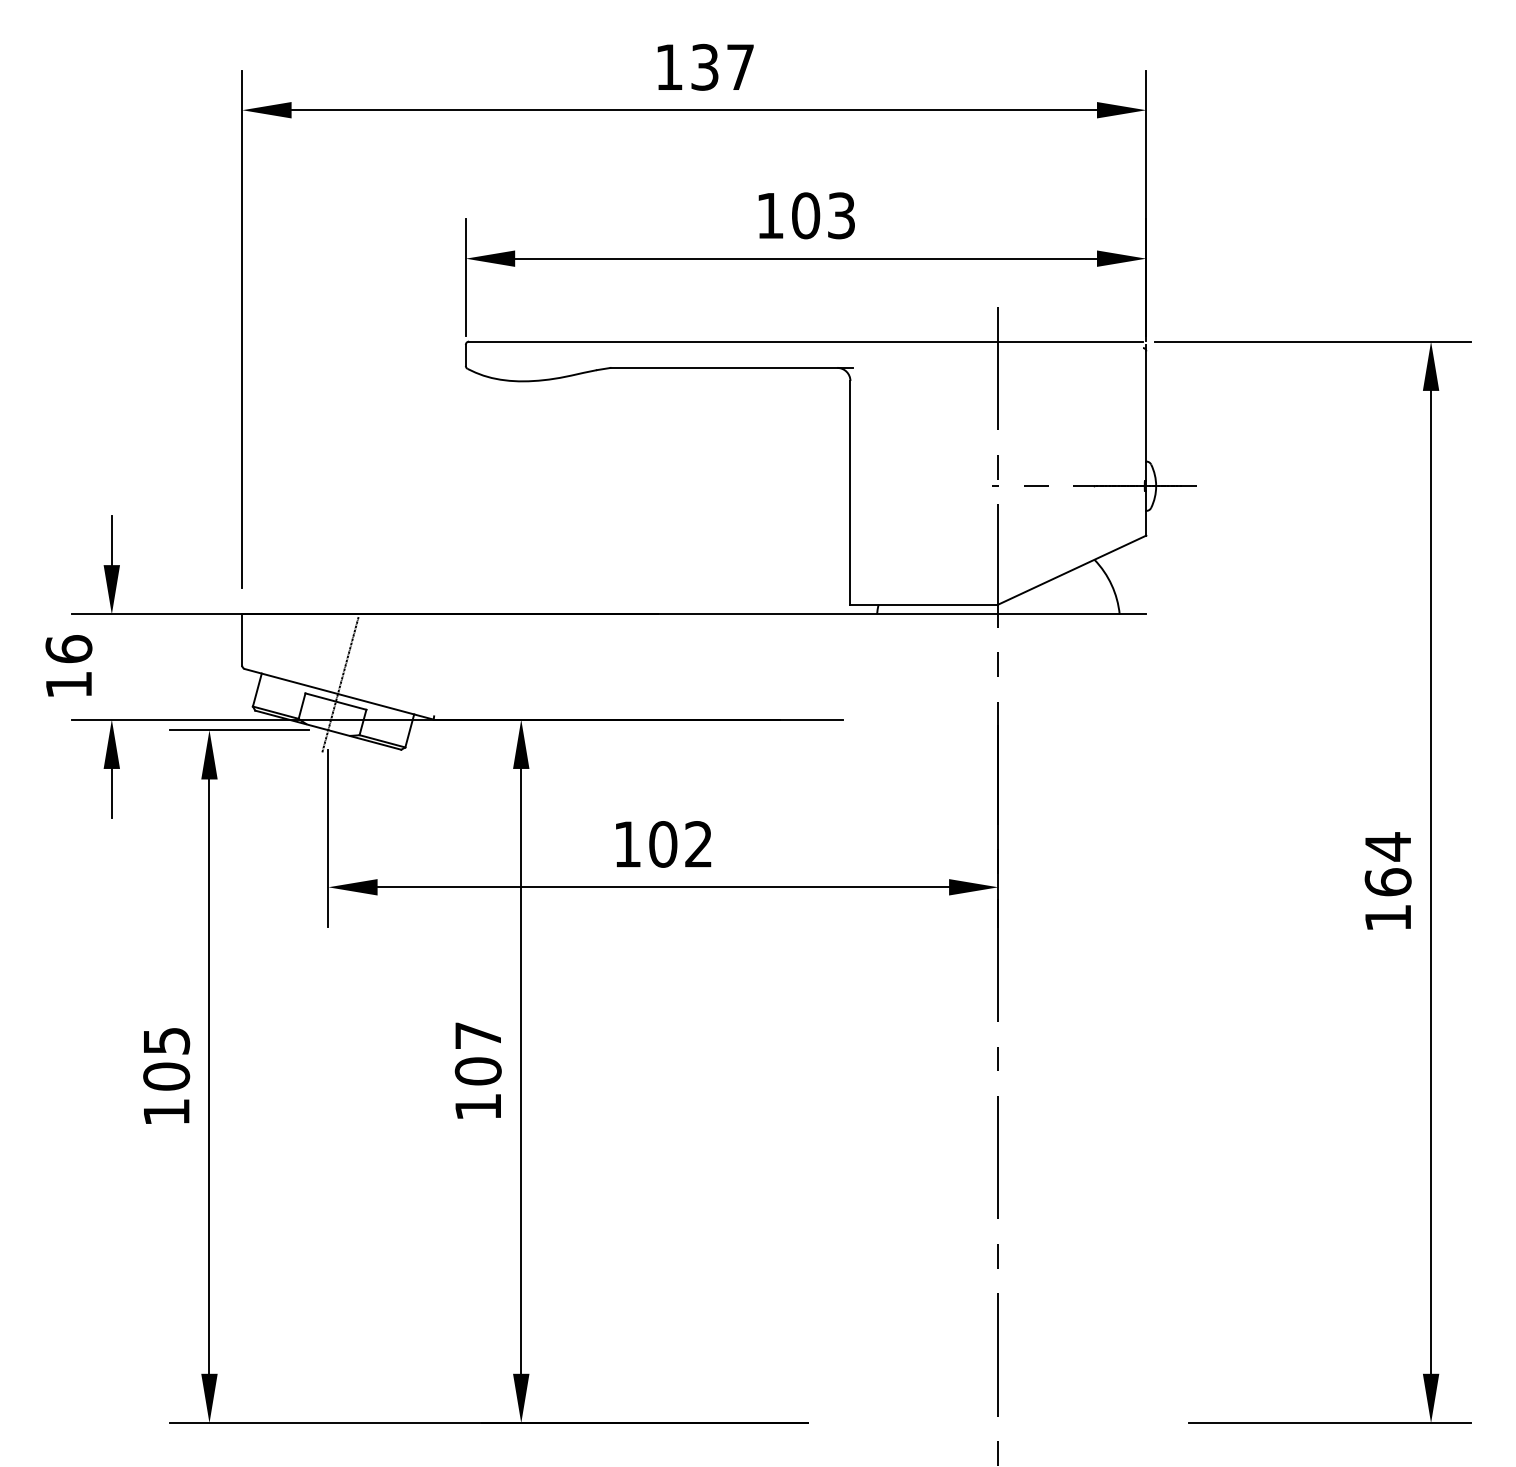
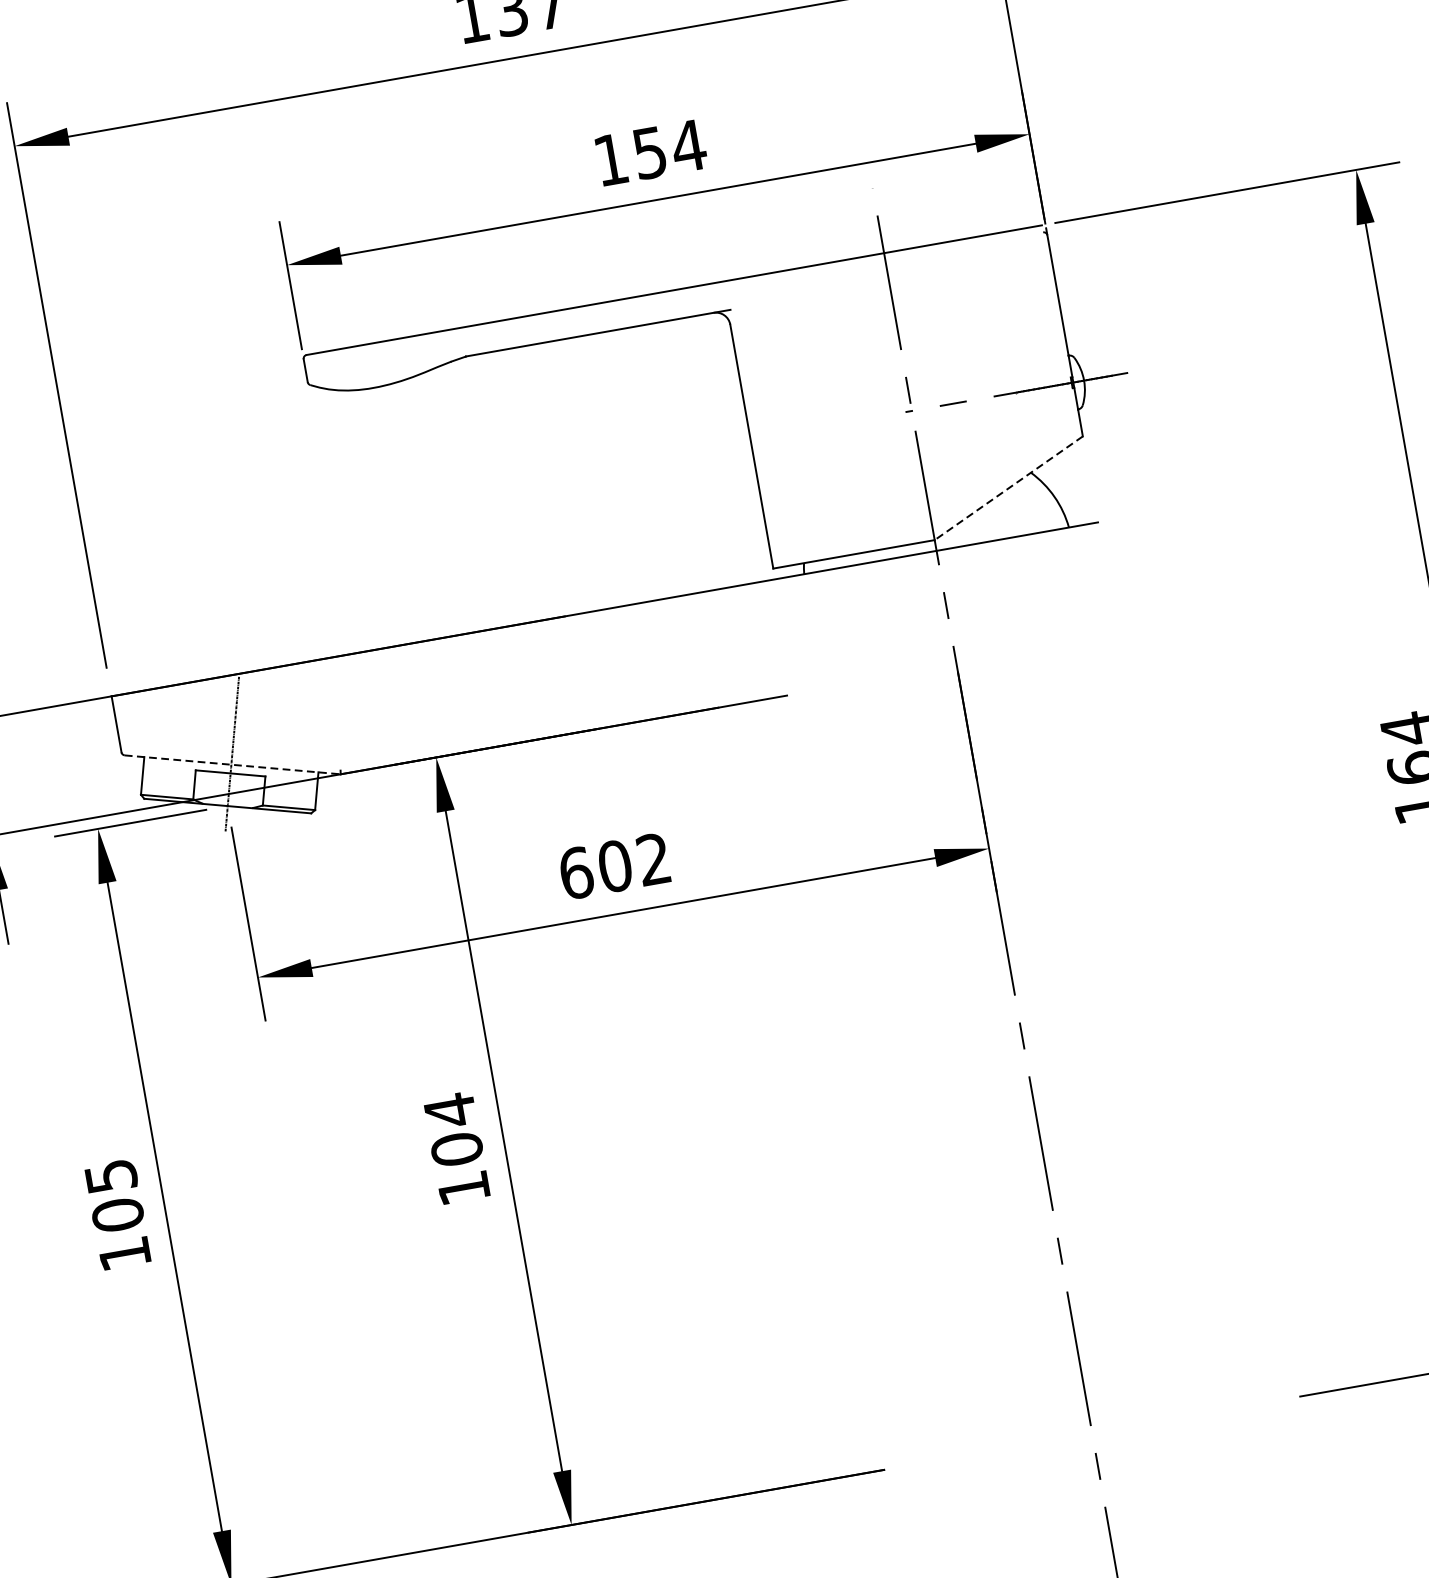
text: (824, 215) -> (670, 149), 103 -> 154
line: (1072, 570) -> (1009, 488), solid -> dashed
line: (339, 694) -> (233, 764), solid -> dashed
text: (627, 844) -> (576, 873), 102 -> 602
text: (477, 1035) -> (449, 1110), 107 -> 104

